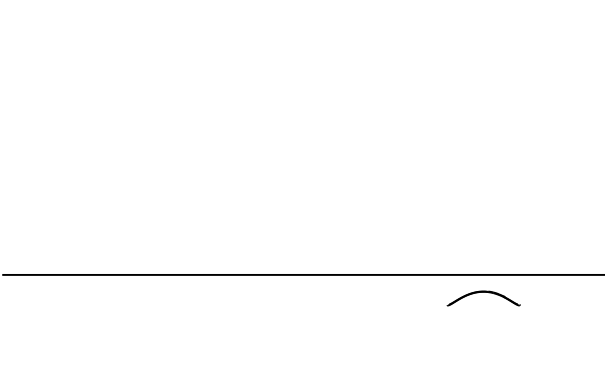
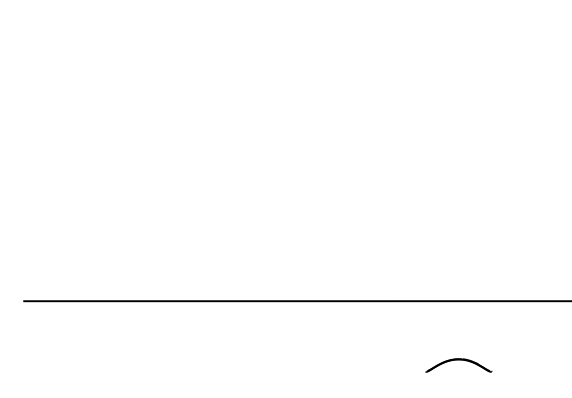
part: (483, 298) -> (458, 365), moved

